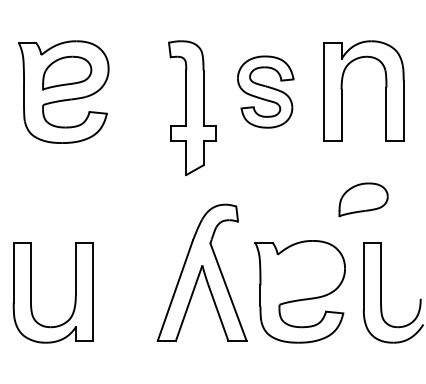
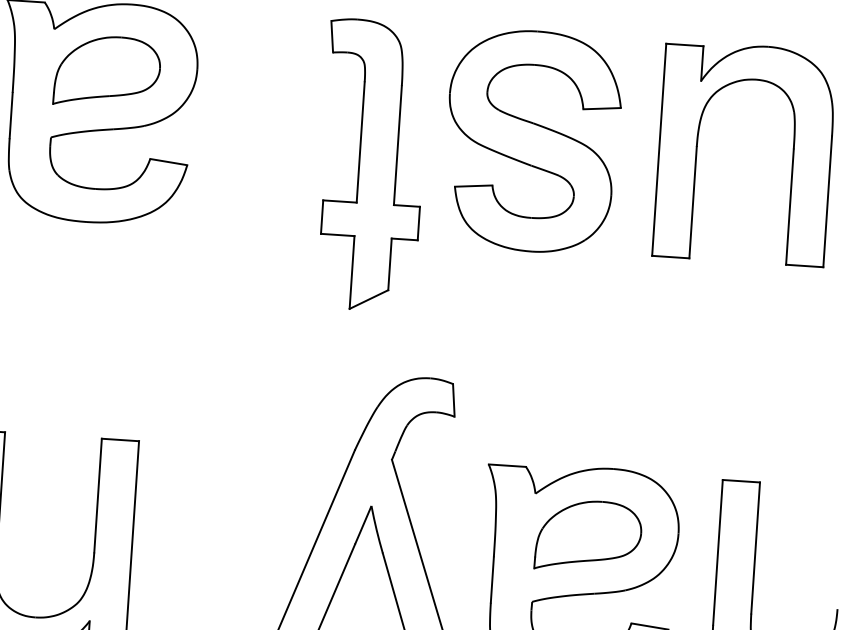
part: (265, 91) -> (532, 139), size x1.43
part: (363, 199) -> (588, 535), moved

